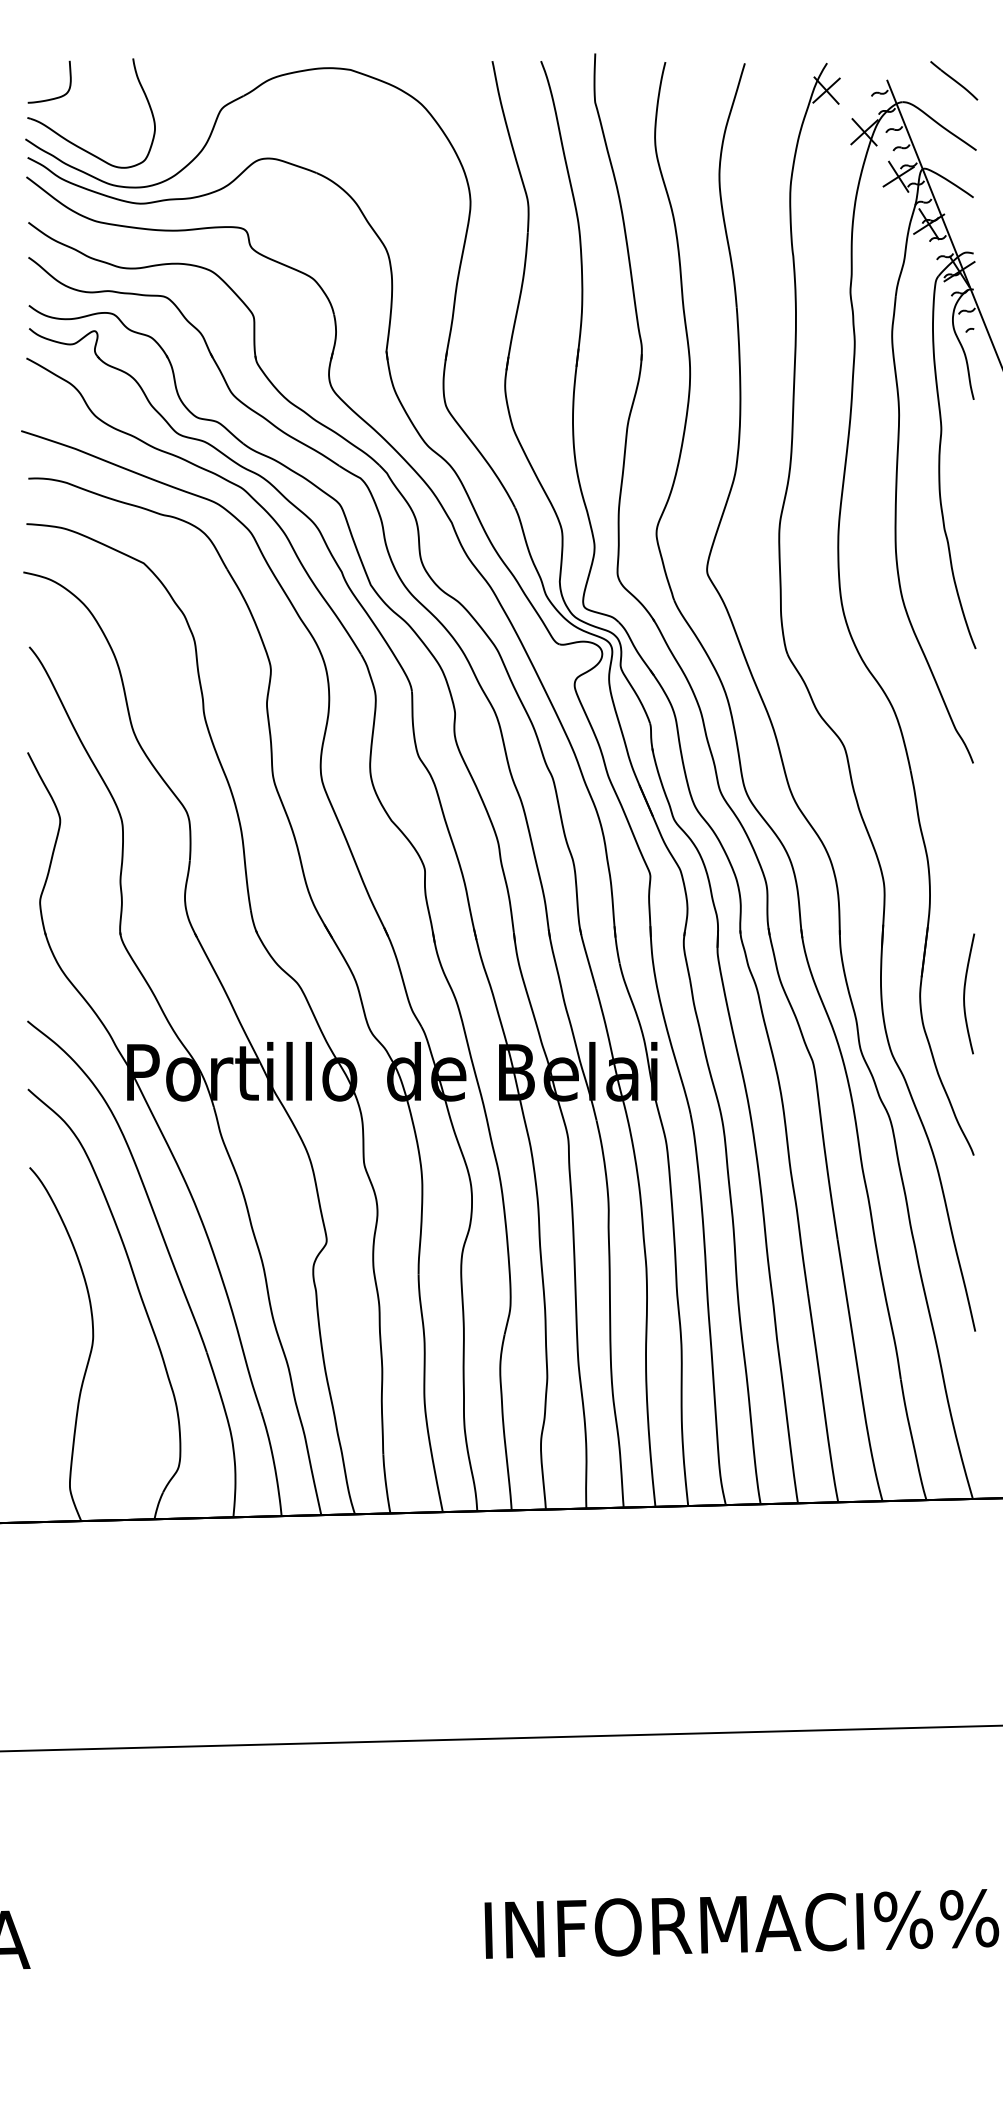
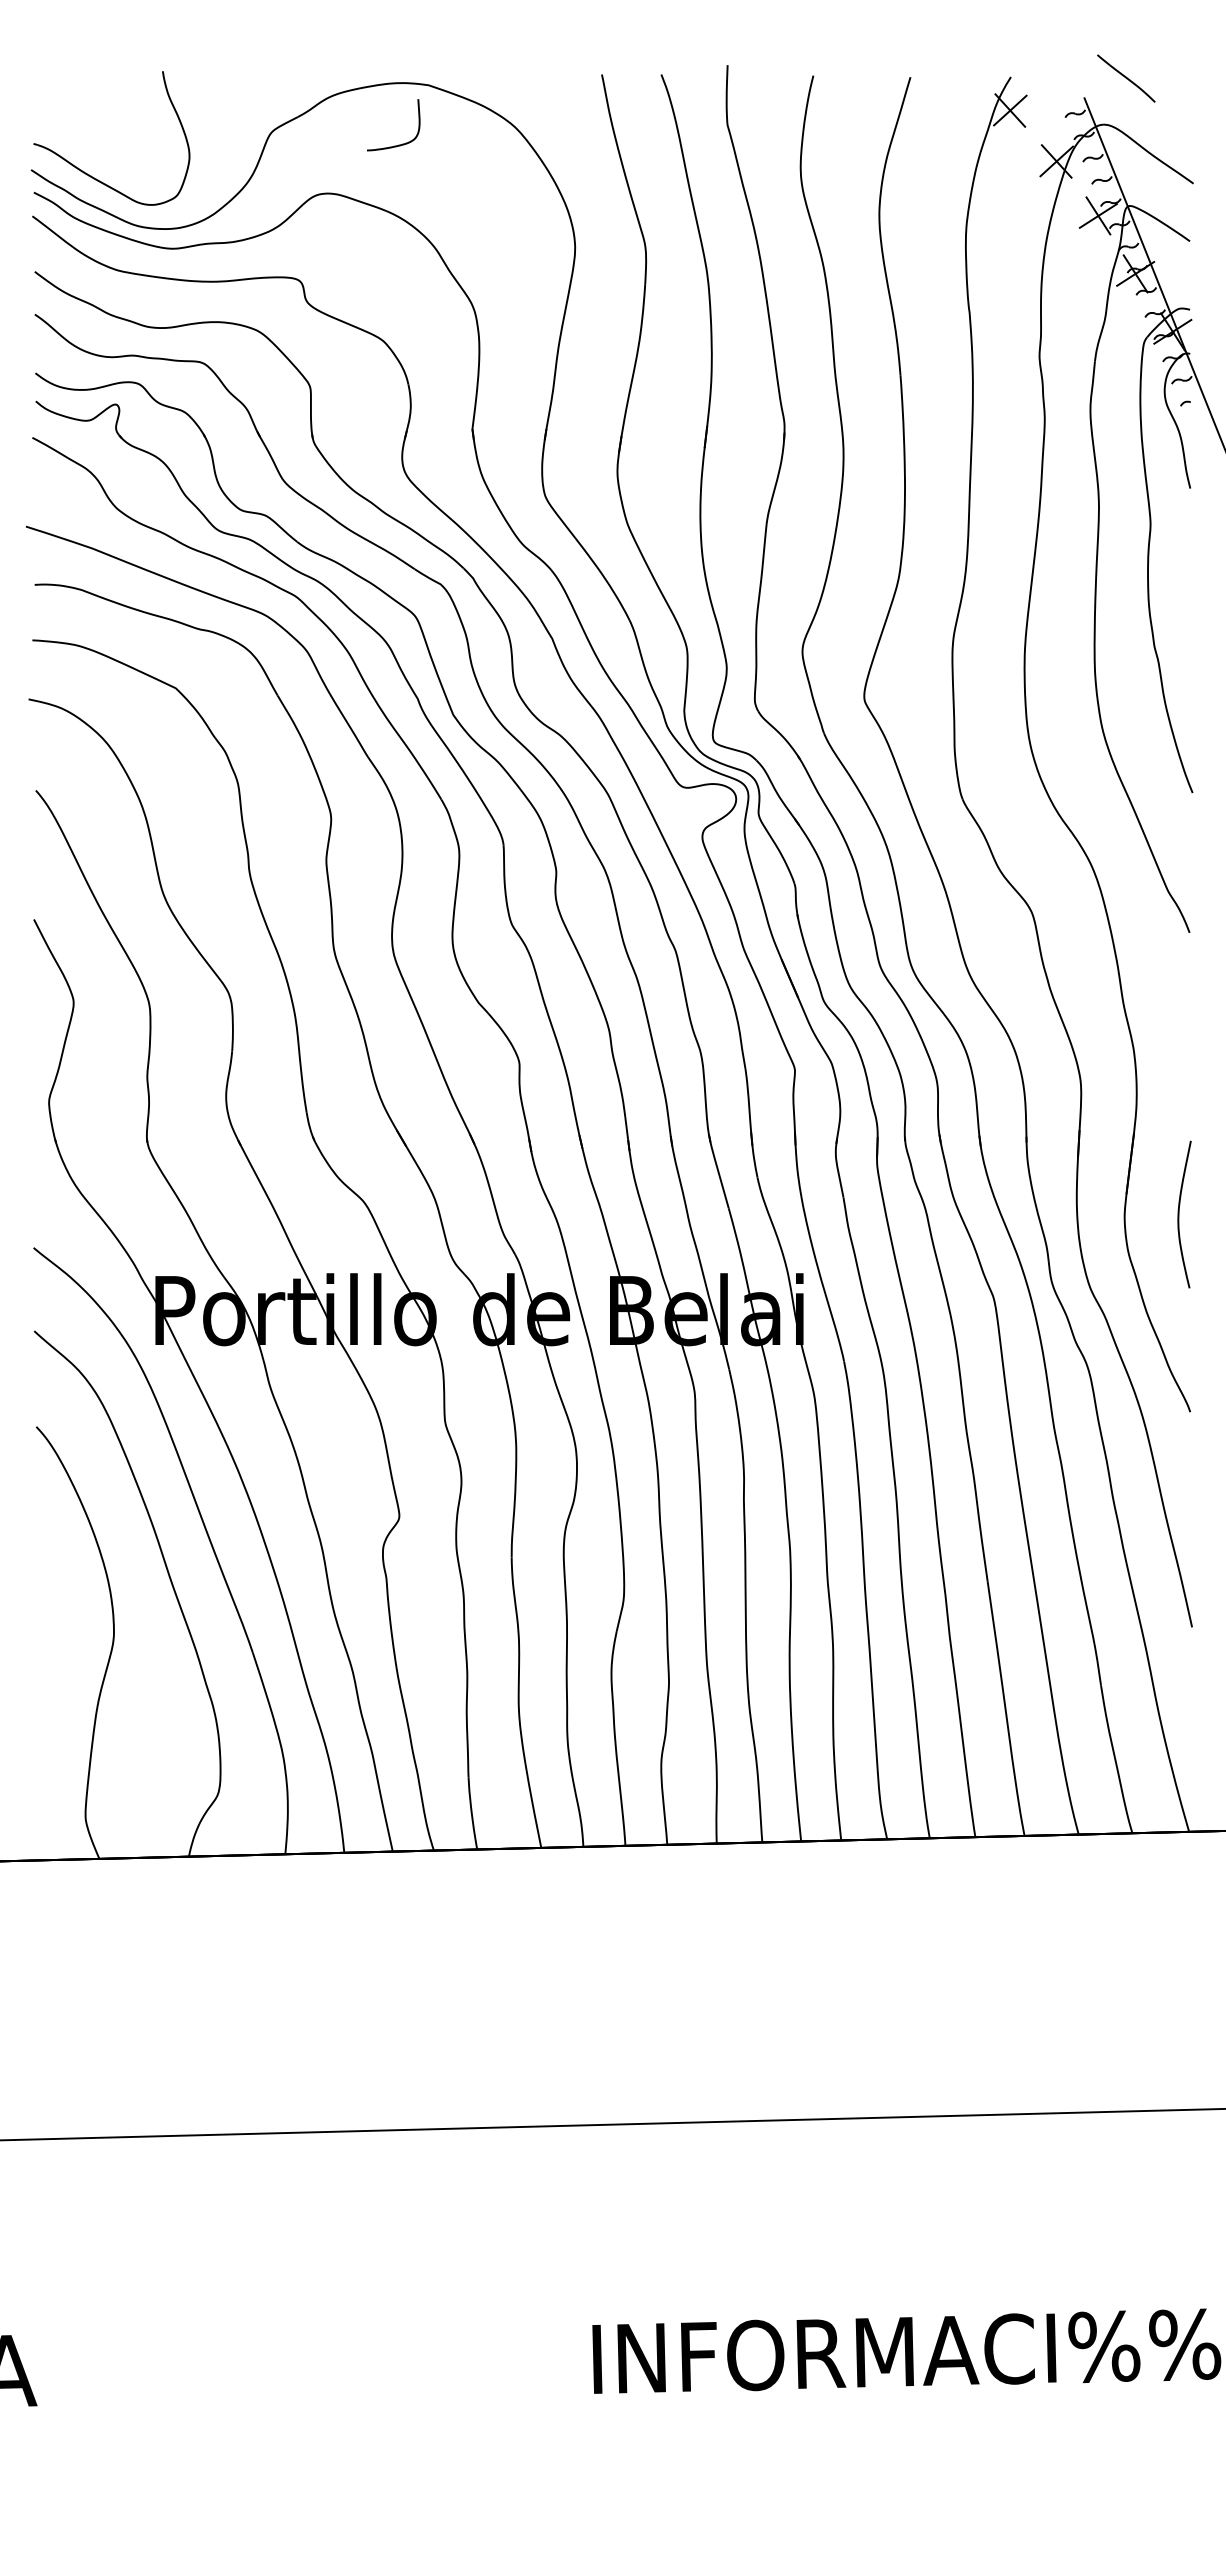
part: (954, 80) -> (1126, 78), moved
curve: (53, 97) -> (398, 144), moved

